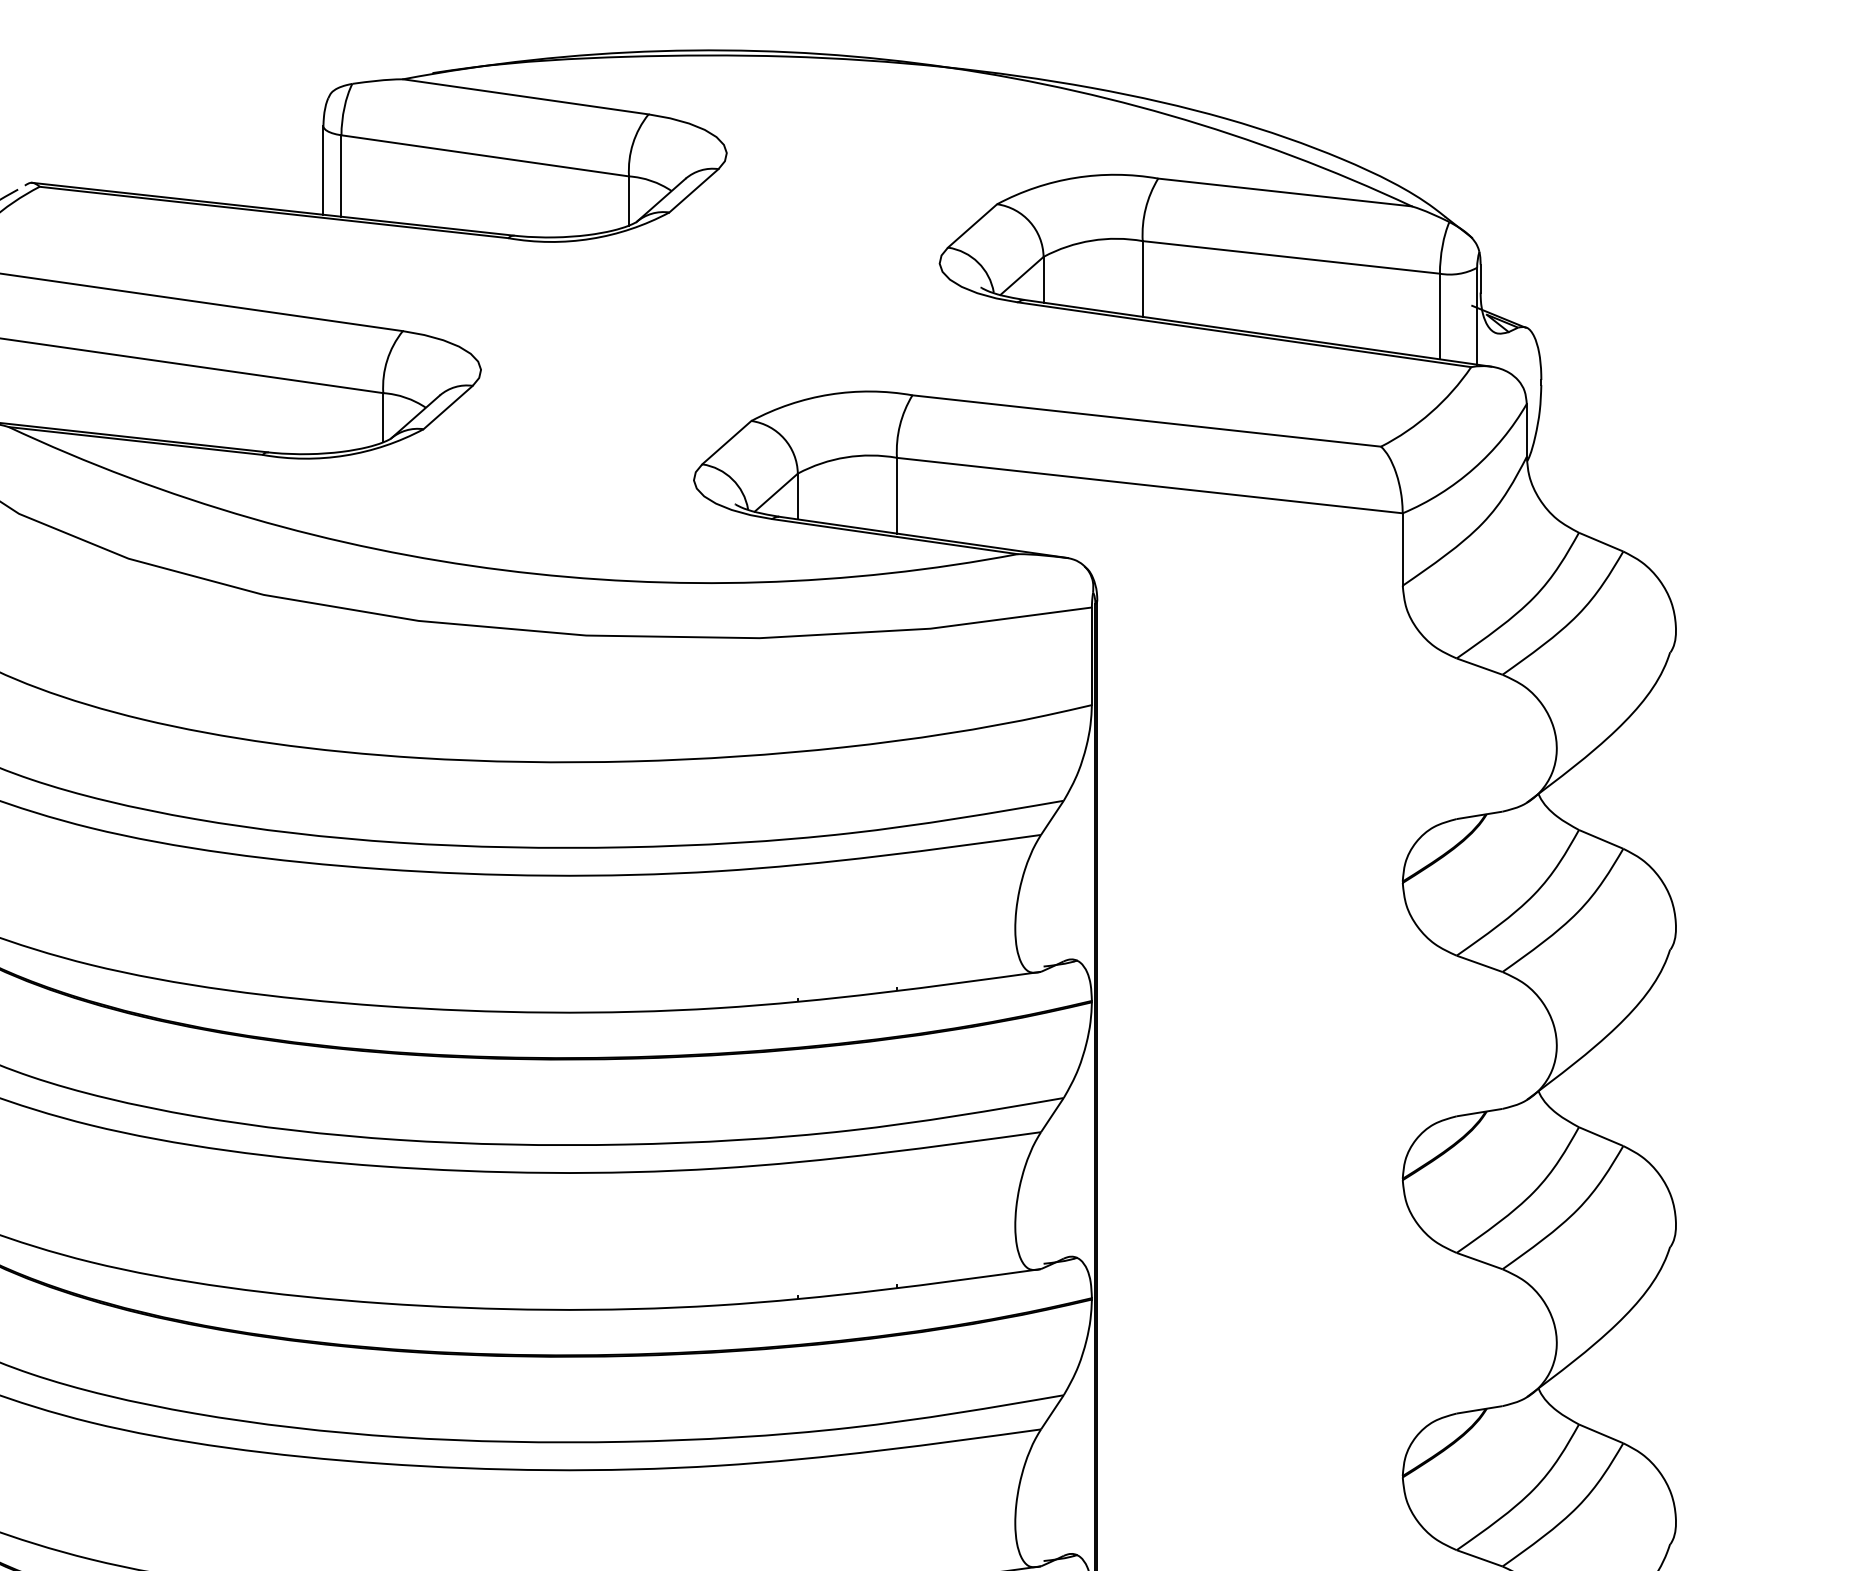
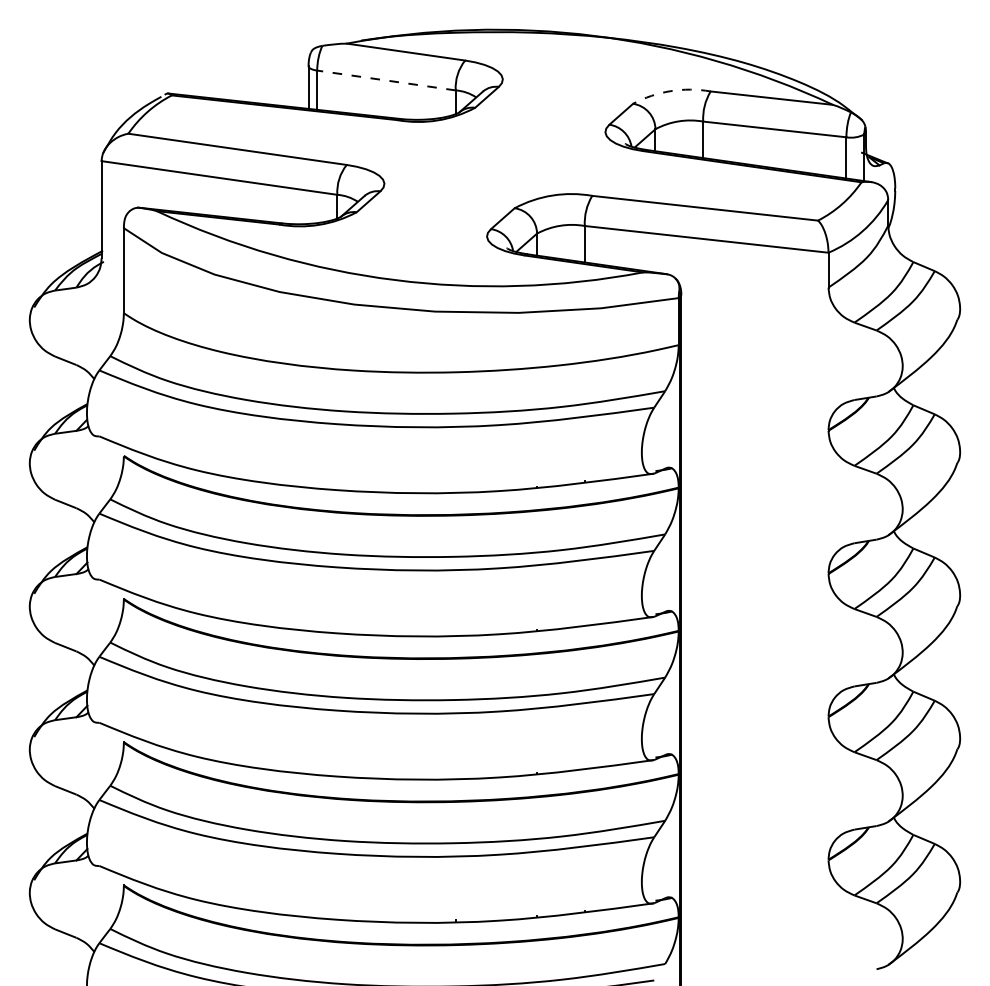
line: (485, 155) -> (386, 80), solid -> dashed
arc: (1074, 178) -> (670, 91), solid -> dashed

